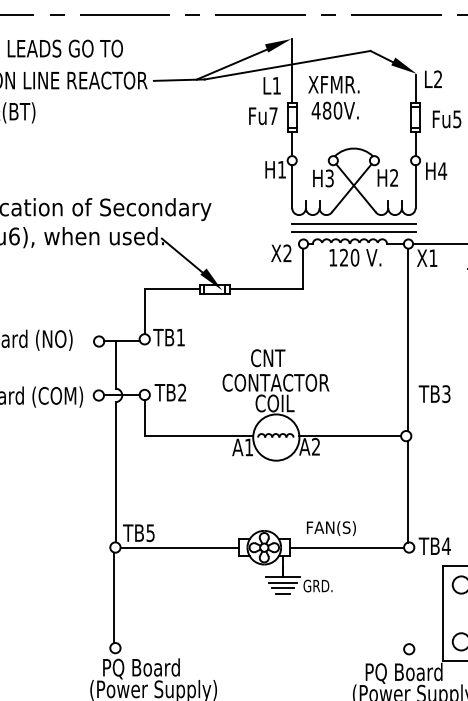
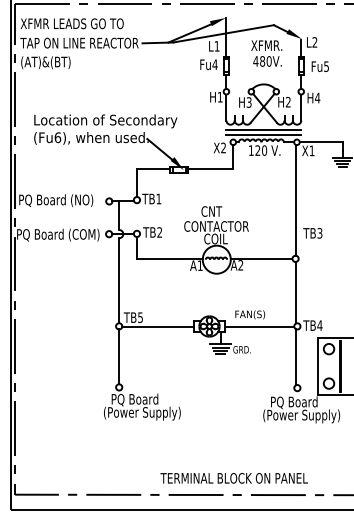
text: (333, 97) -> (266, 53), moved
text: (272, 115) -> (214, 64), Fu7 -> Fu4
line: (407, 598) -> (296, 357), added

